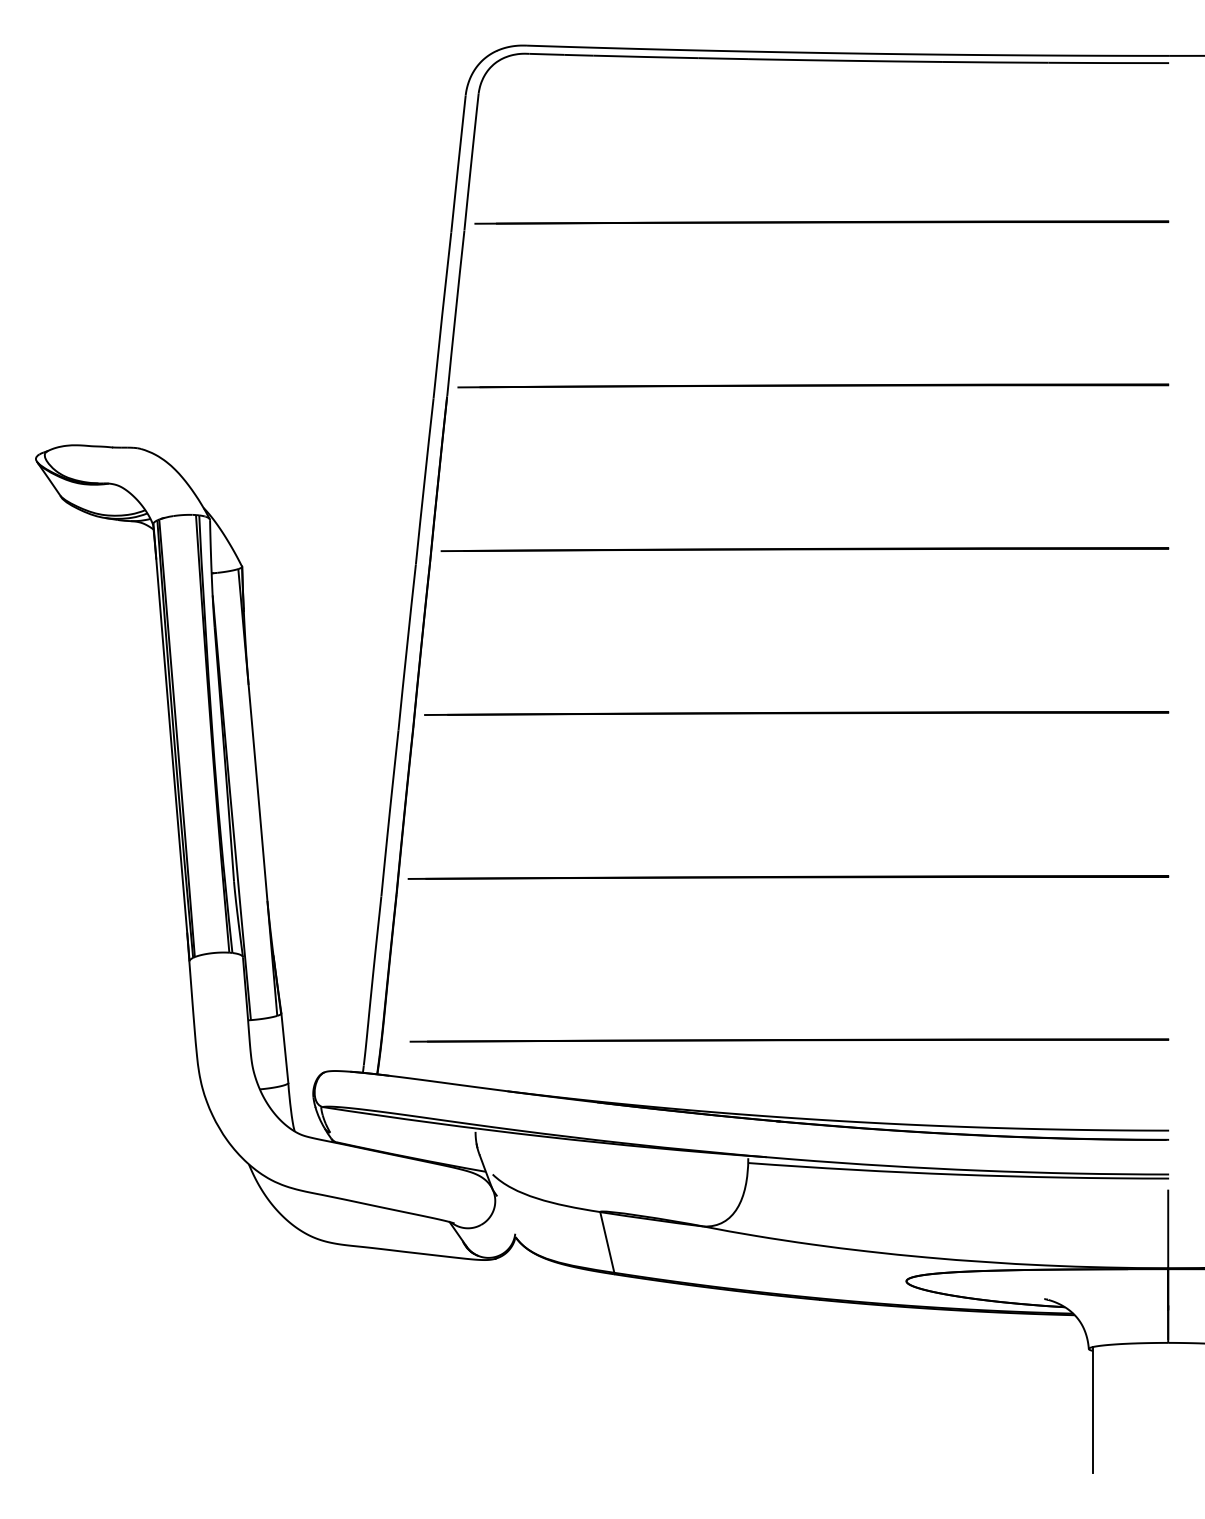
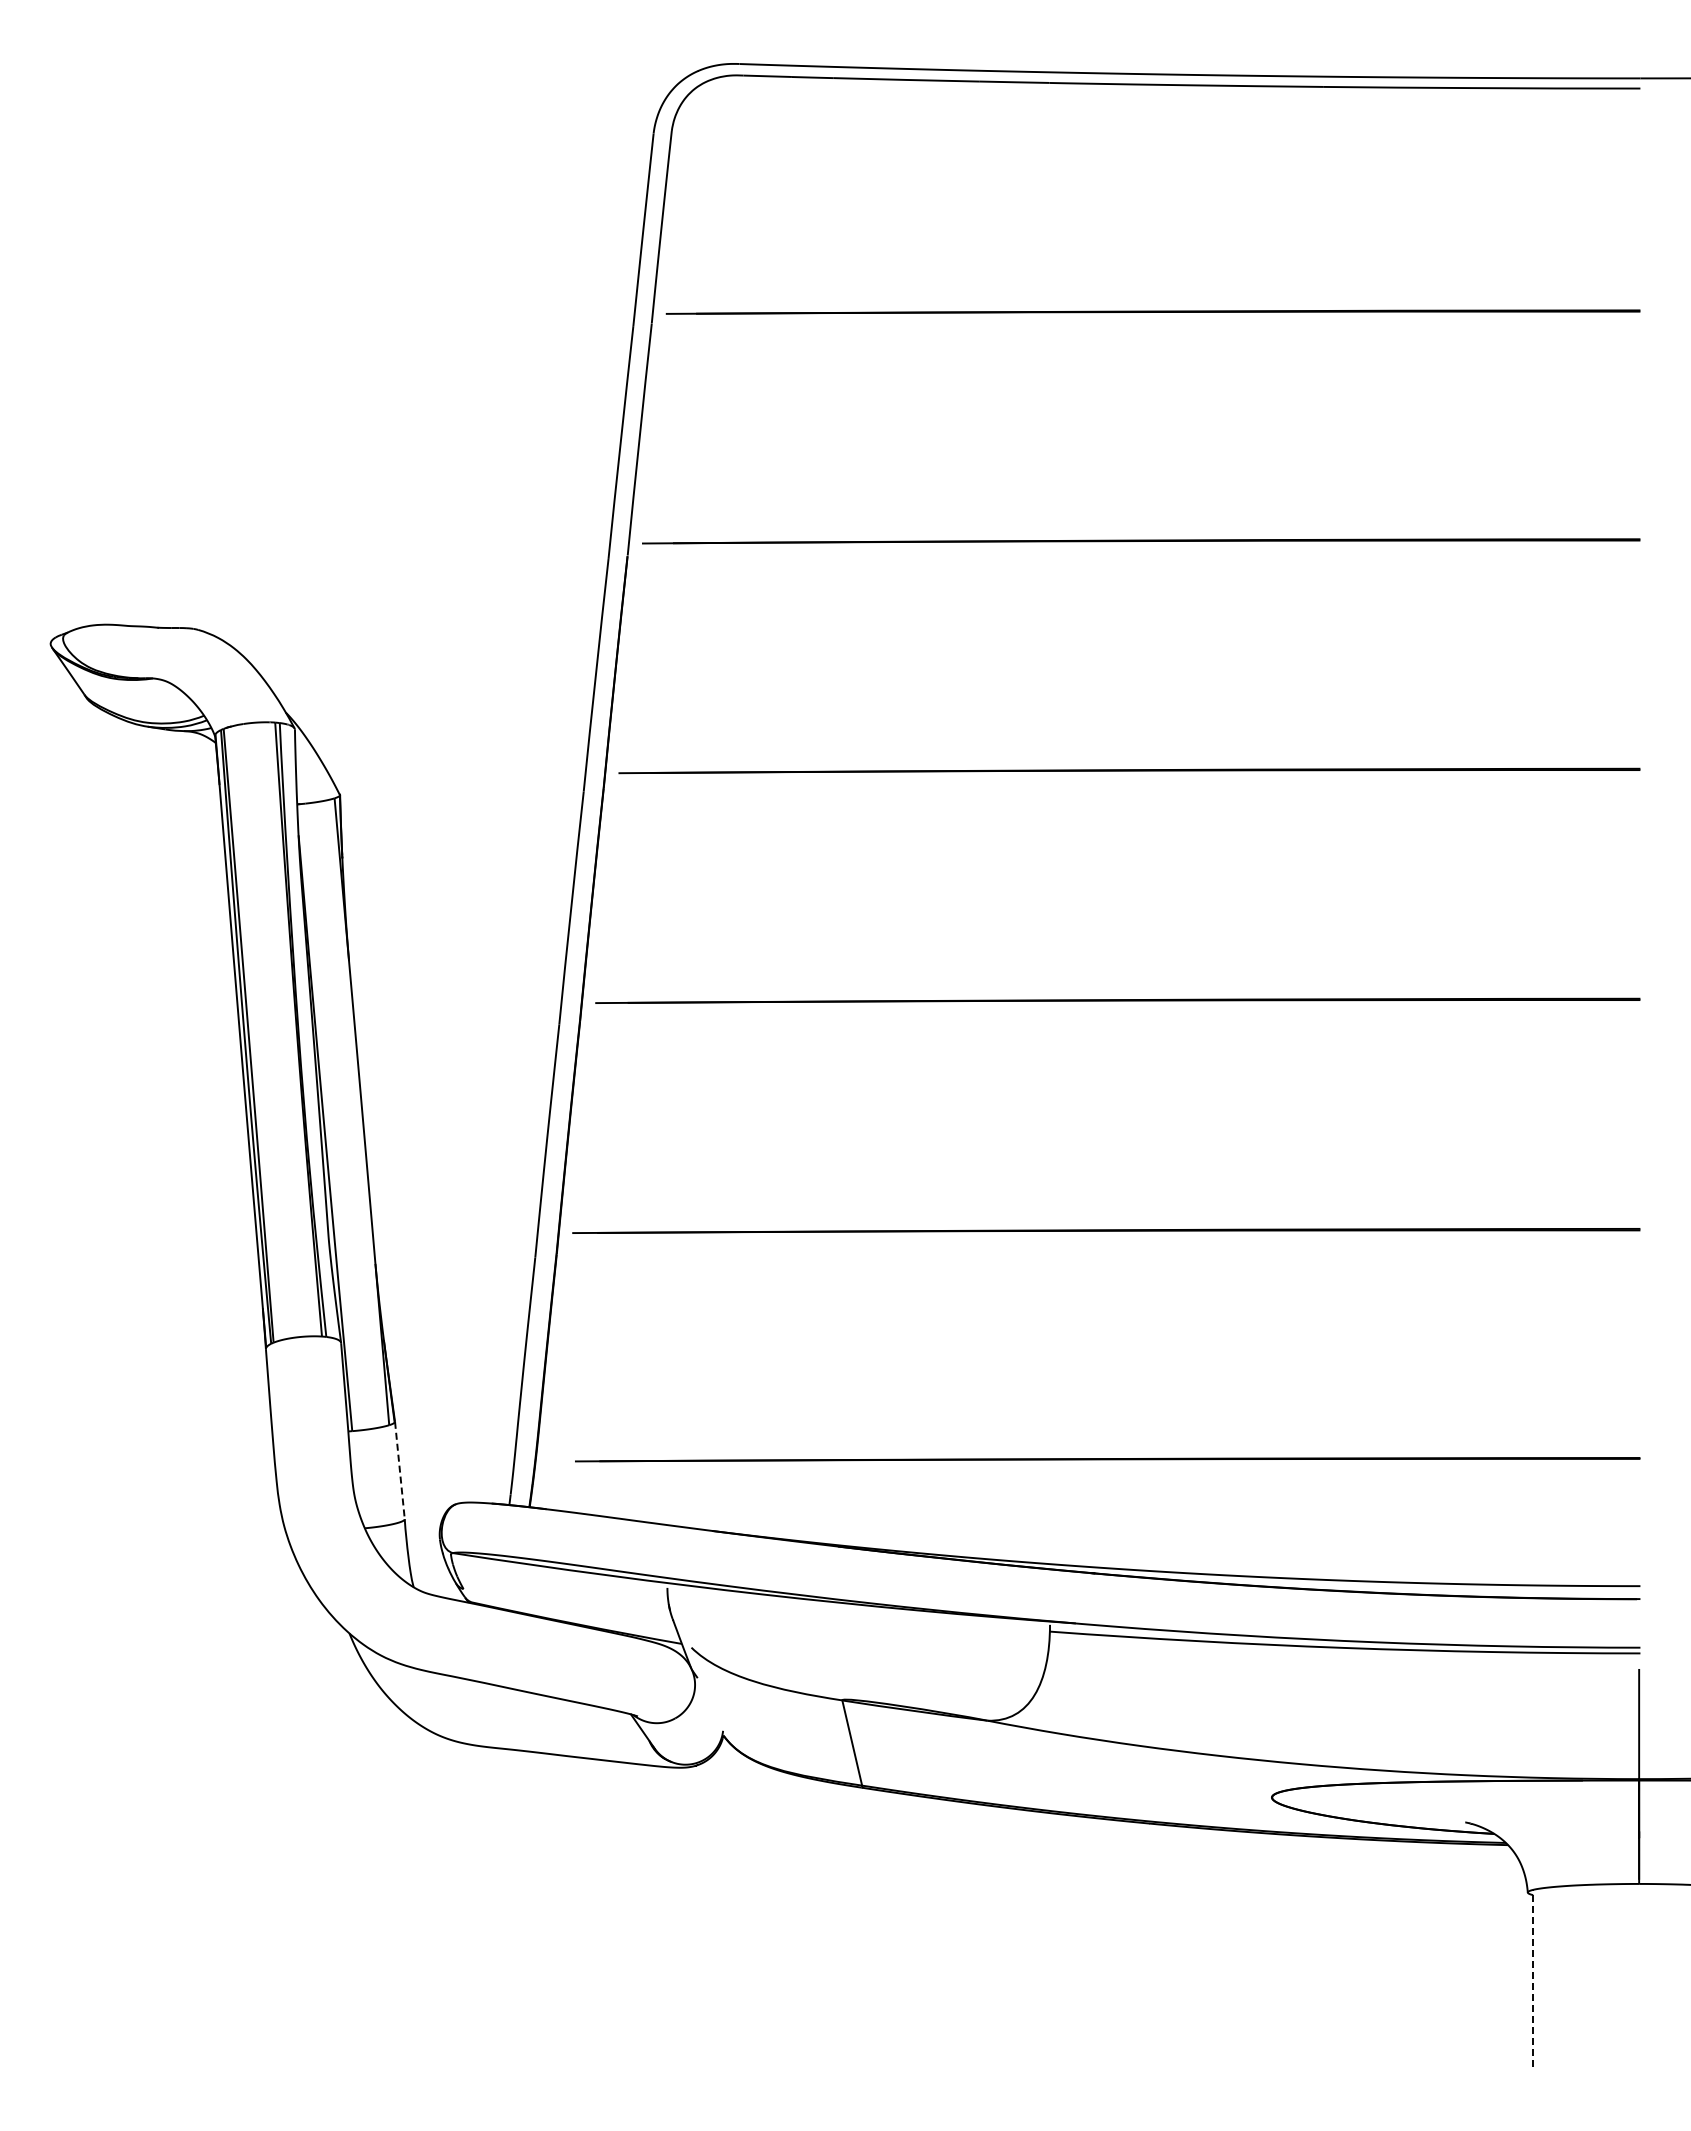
line: (284, 1048) -> (399, 1470), solid -> dashed
line: (1092, 1410) -> (1533, 1978), solid -> dashed

